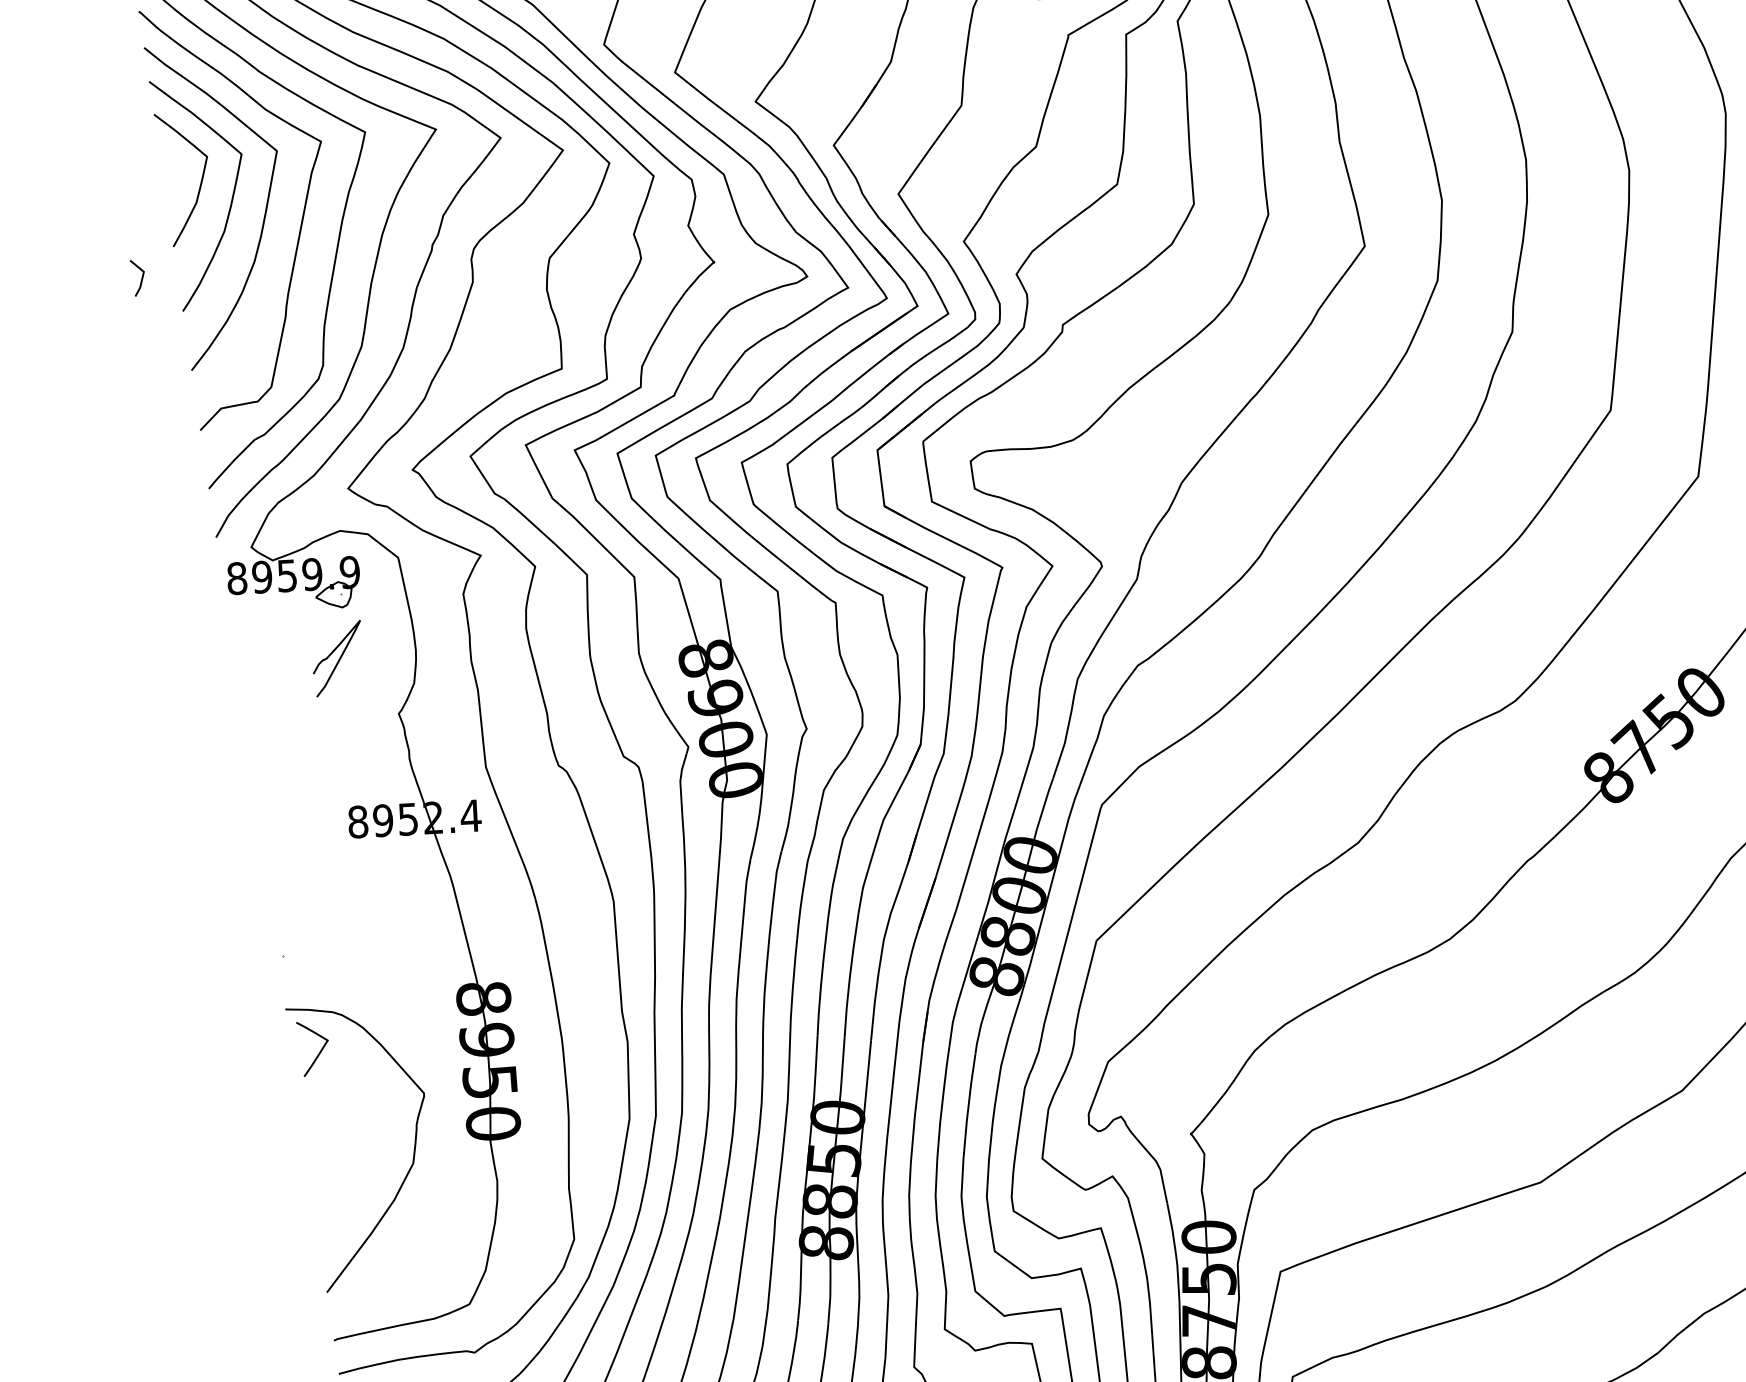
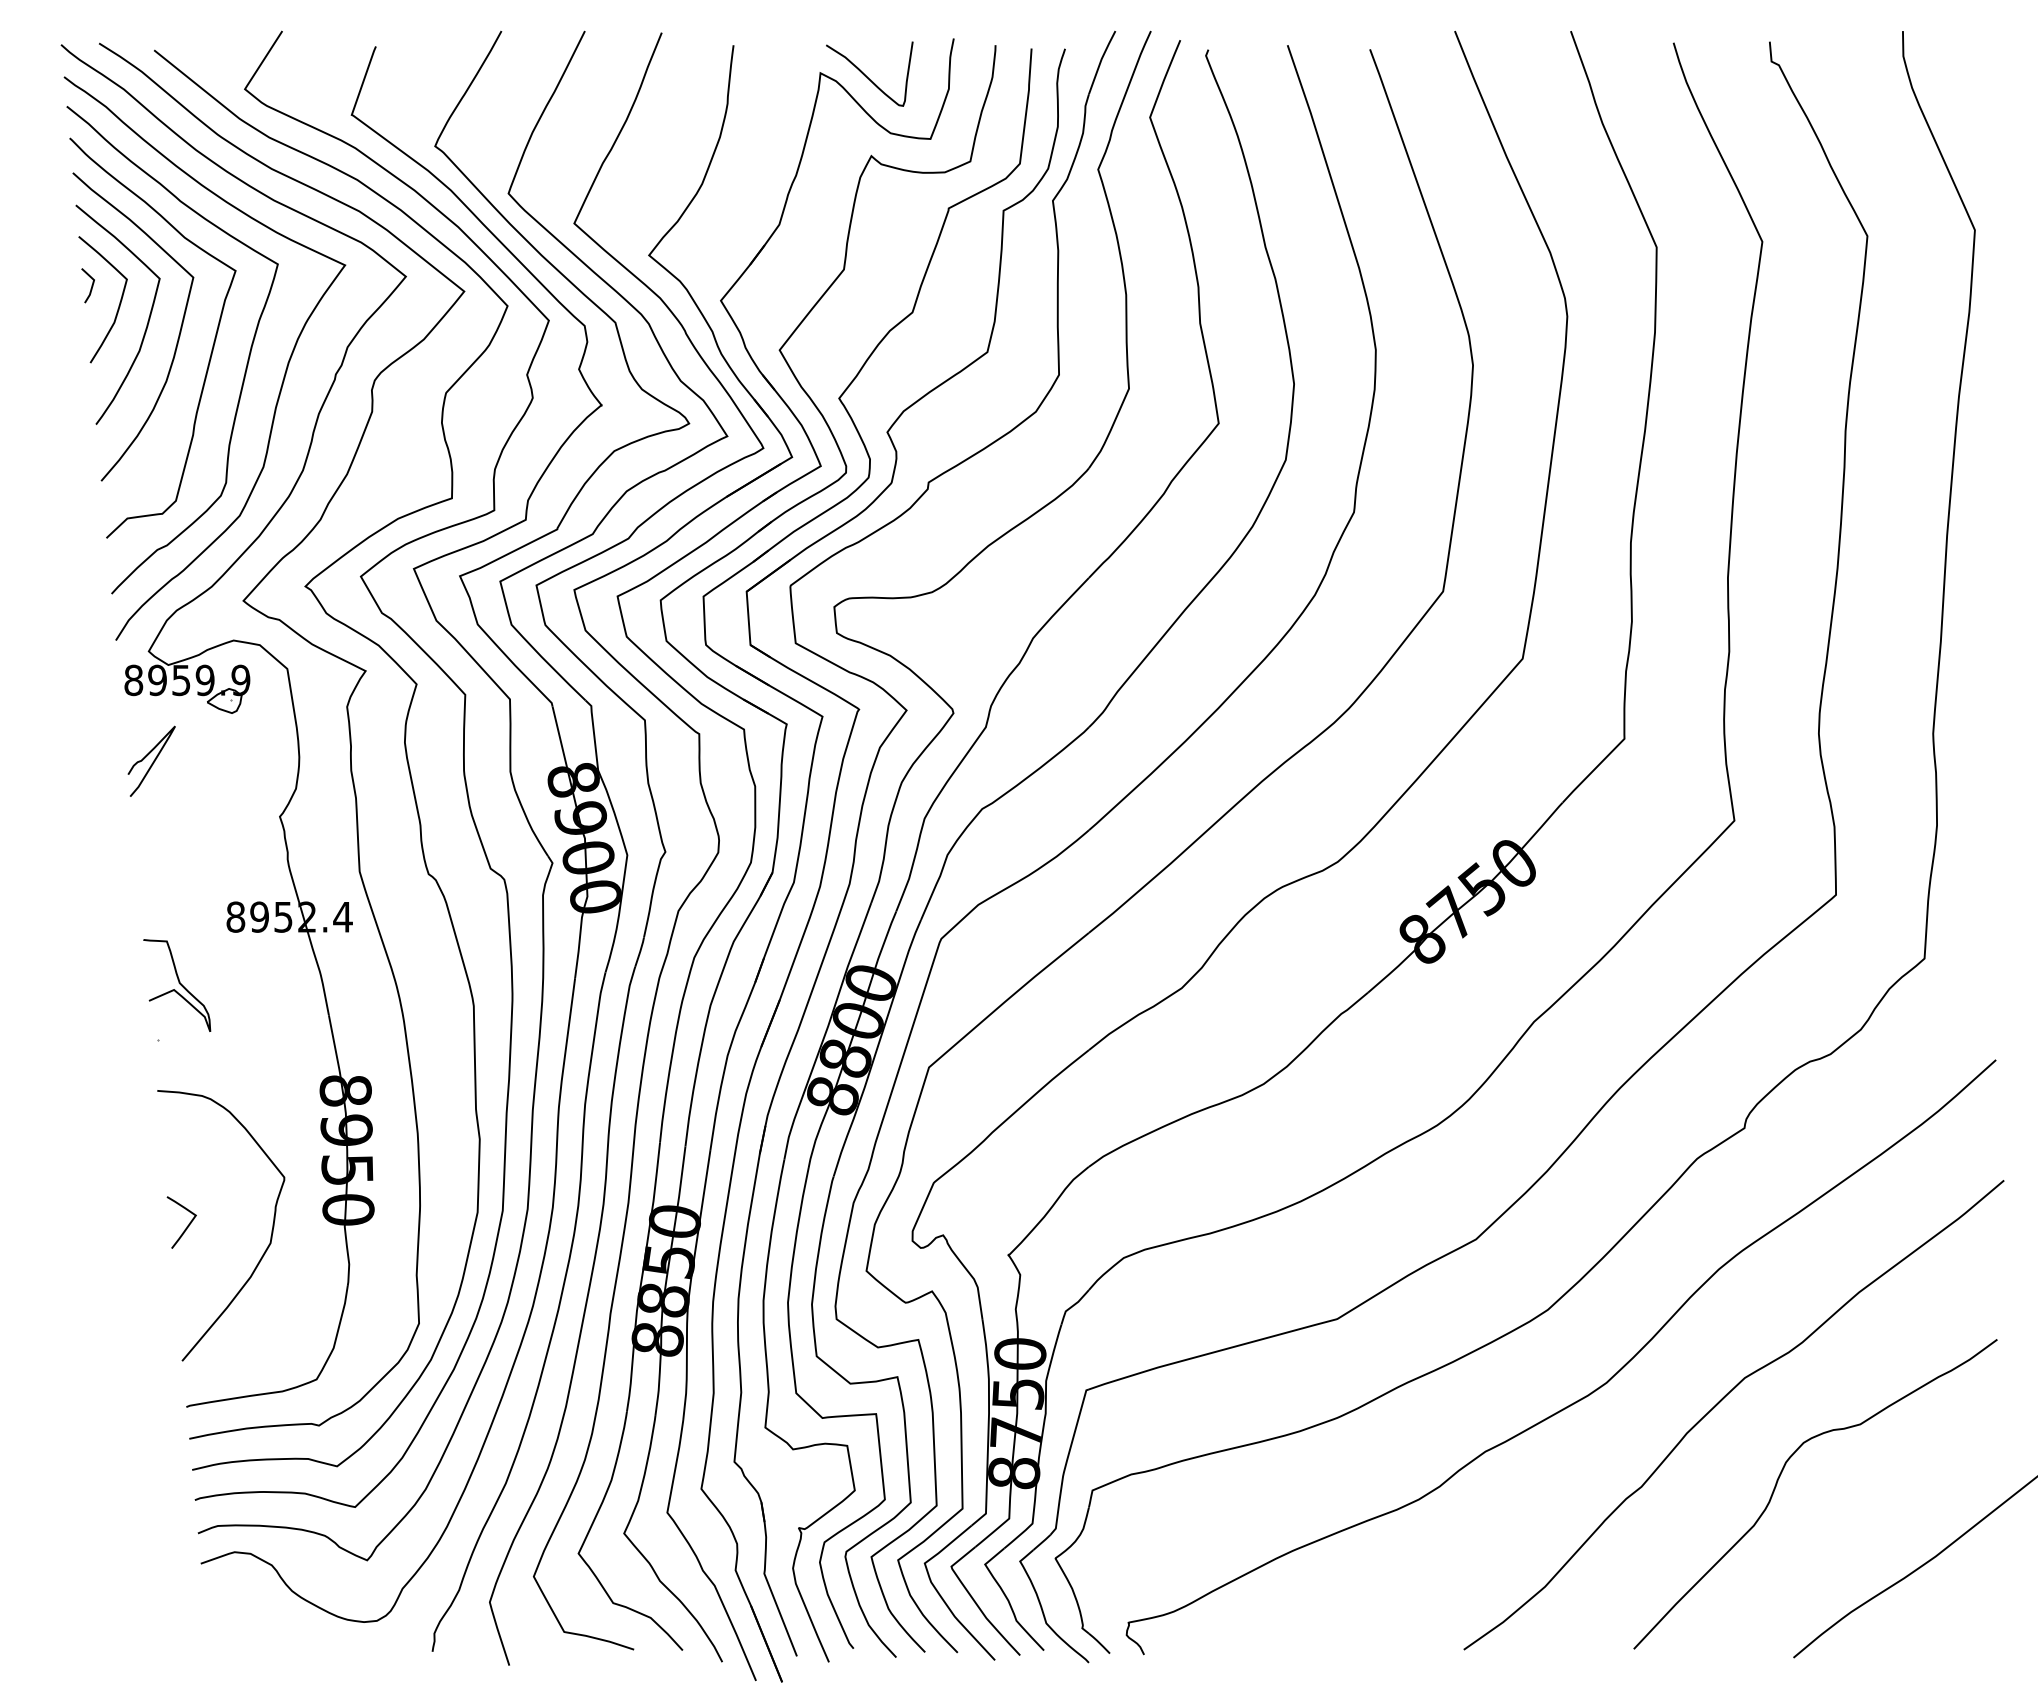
line: (141, 277) -> (91, 285), moved
curve: (339, 657) -> (153, 760), moved
curve: (302, 896) -> (179, 984), added
curve: (318, 1052) -> (186, 1226), moved

